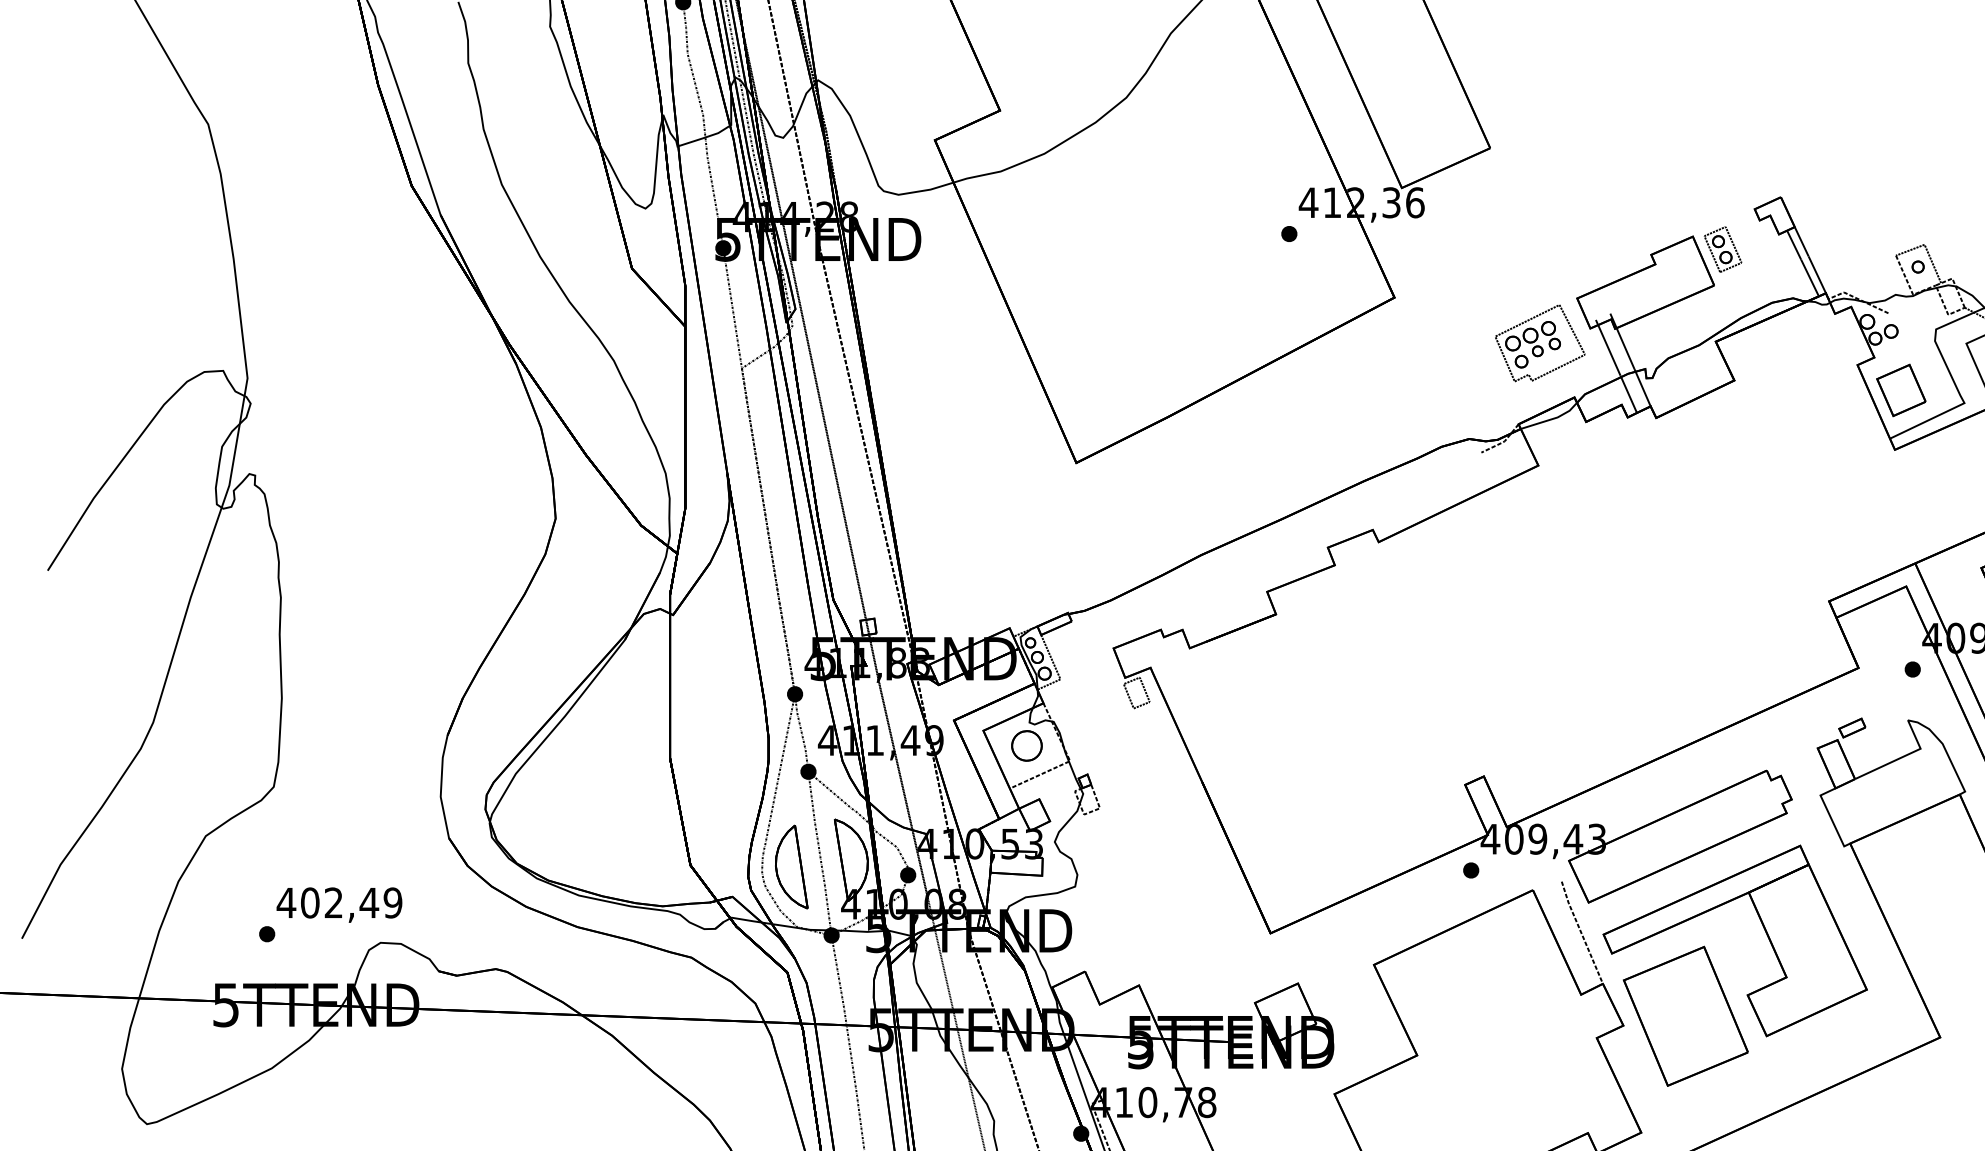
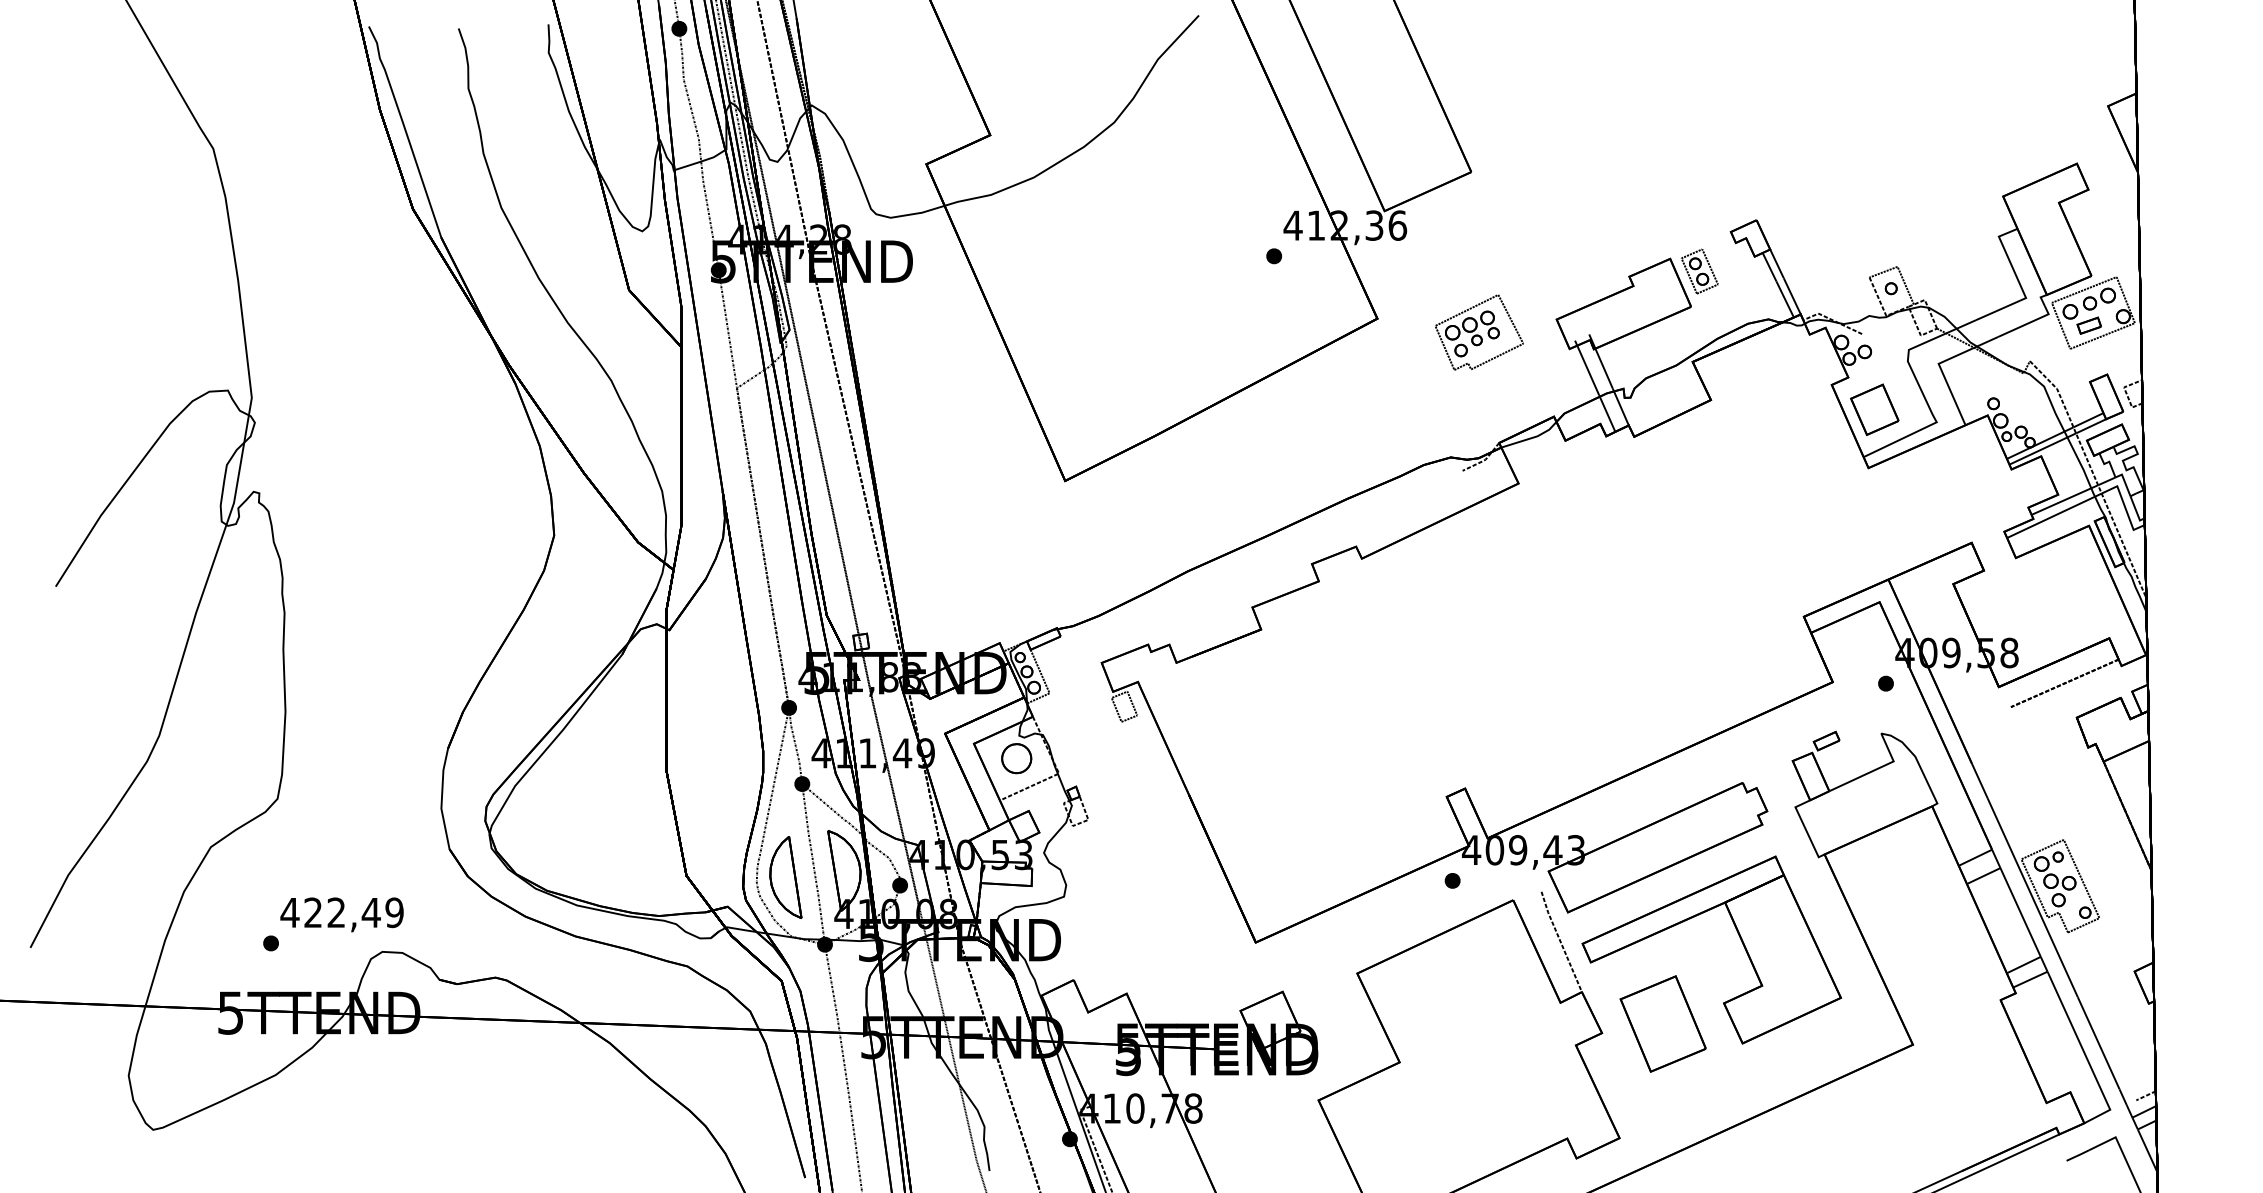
part: (1540, 343) -> (1479, 332), moved
text: (310, 902) -> (313, 912), 402,49 -> 422,49
part: (1685, 1015) -> (1662, 1023), size x0.7

